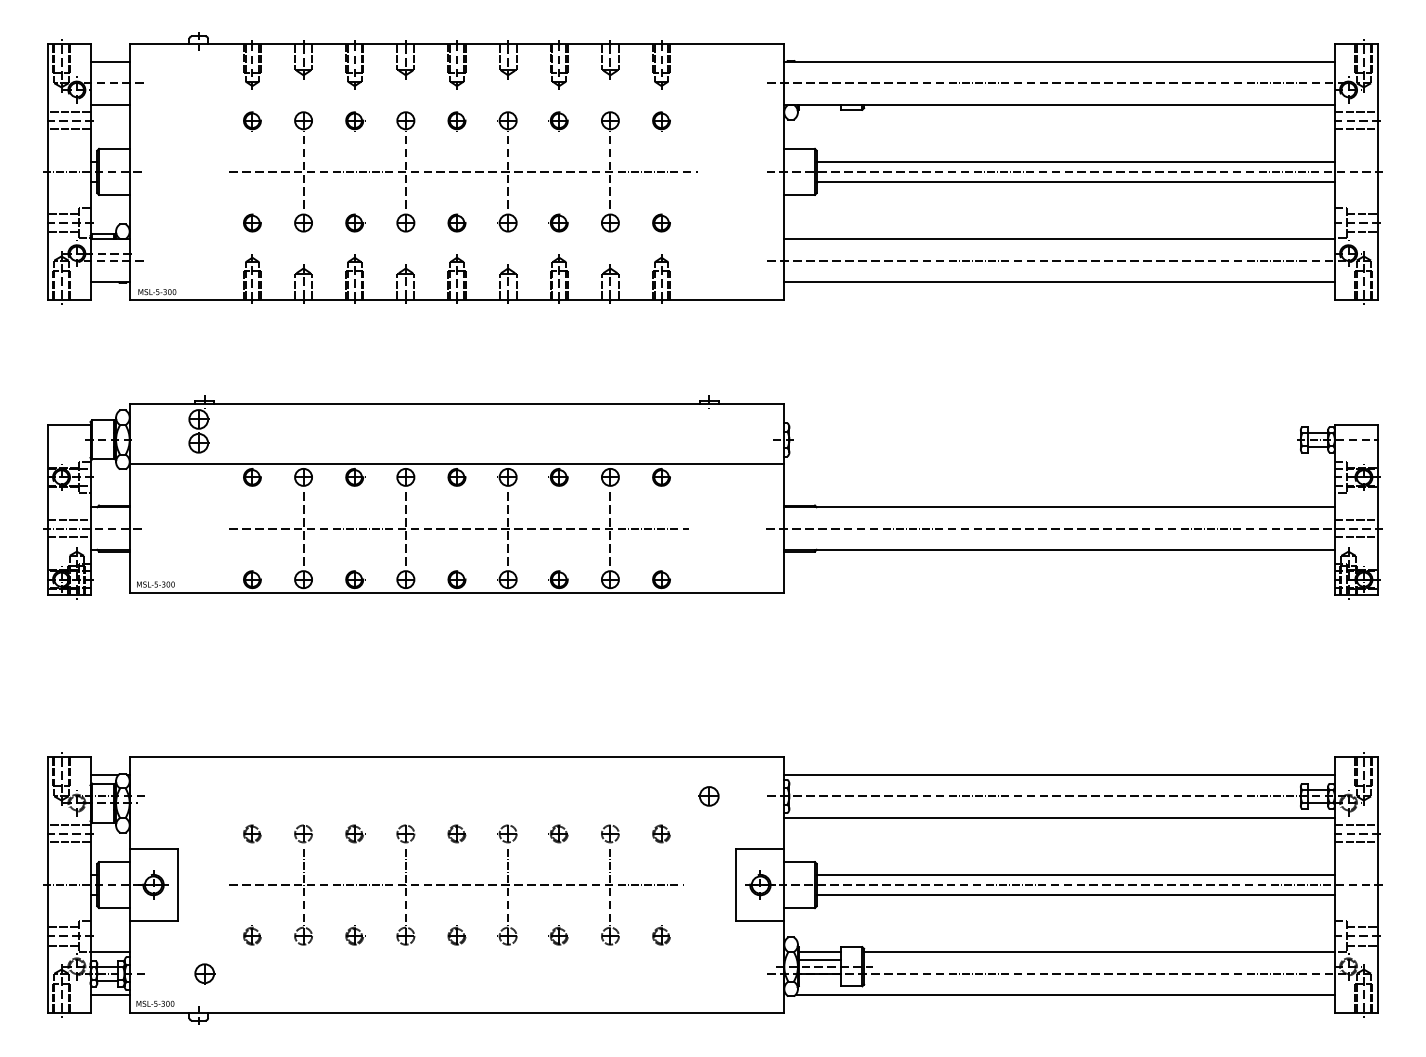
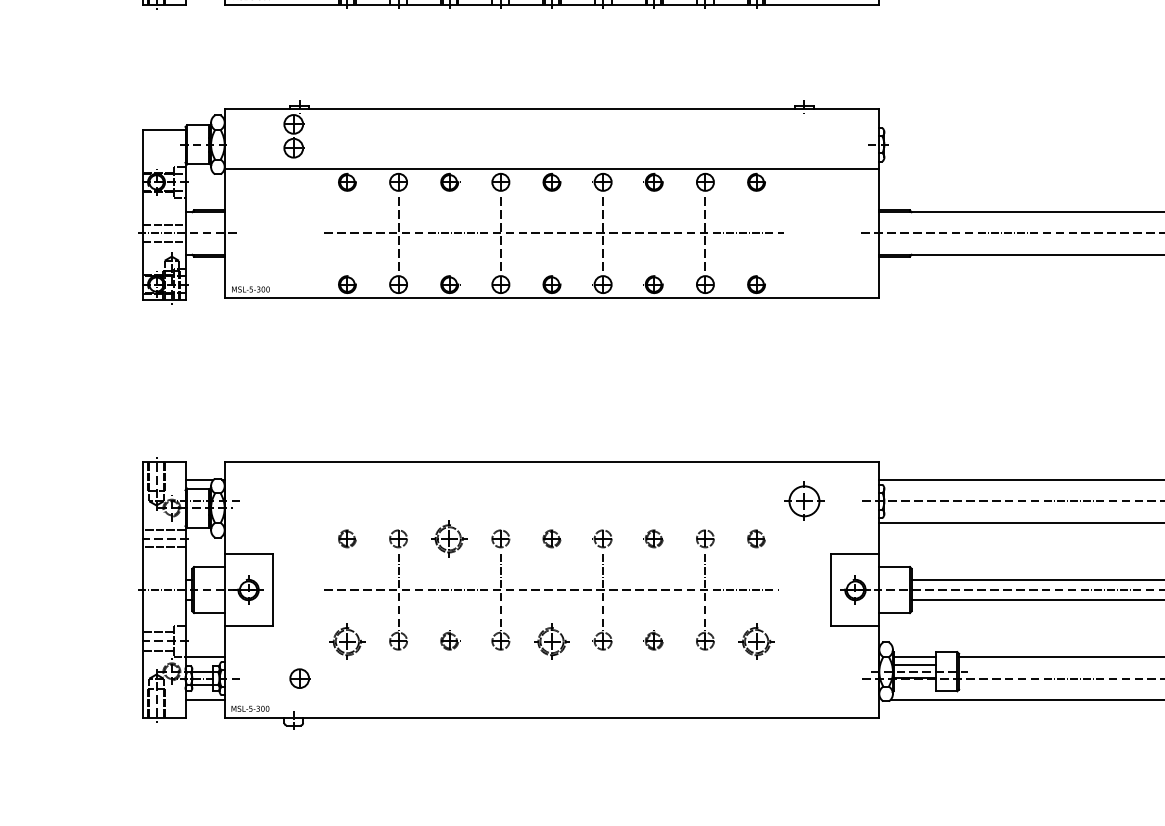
part: (708, 796) -> (803, 501), size x1.6
part: (355, 833) -> (450, 538), size x1.6
part: (252, 935) -> (347, 640), size x1.6
part: (456, 935) -> (551, 640), size x1.6
part: (661, 935) -> (756, 640), size x1.6

